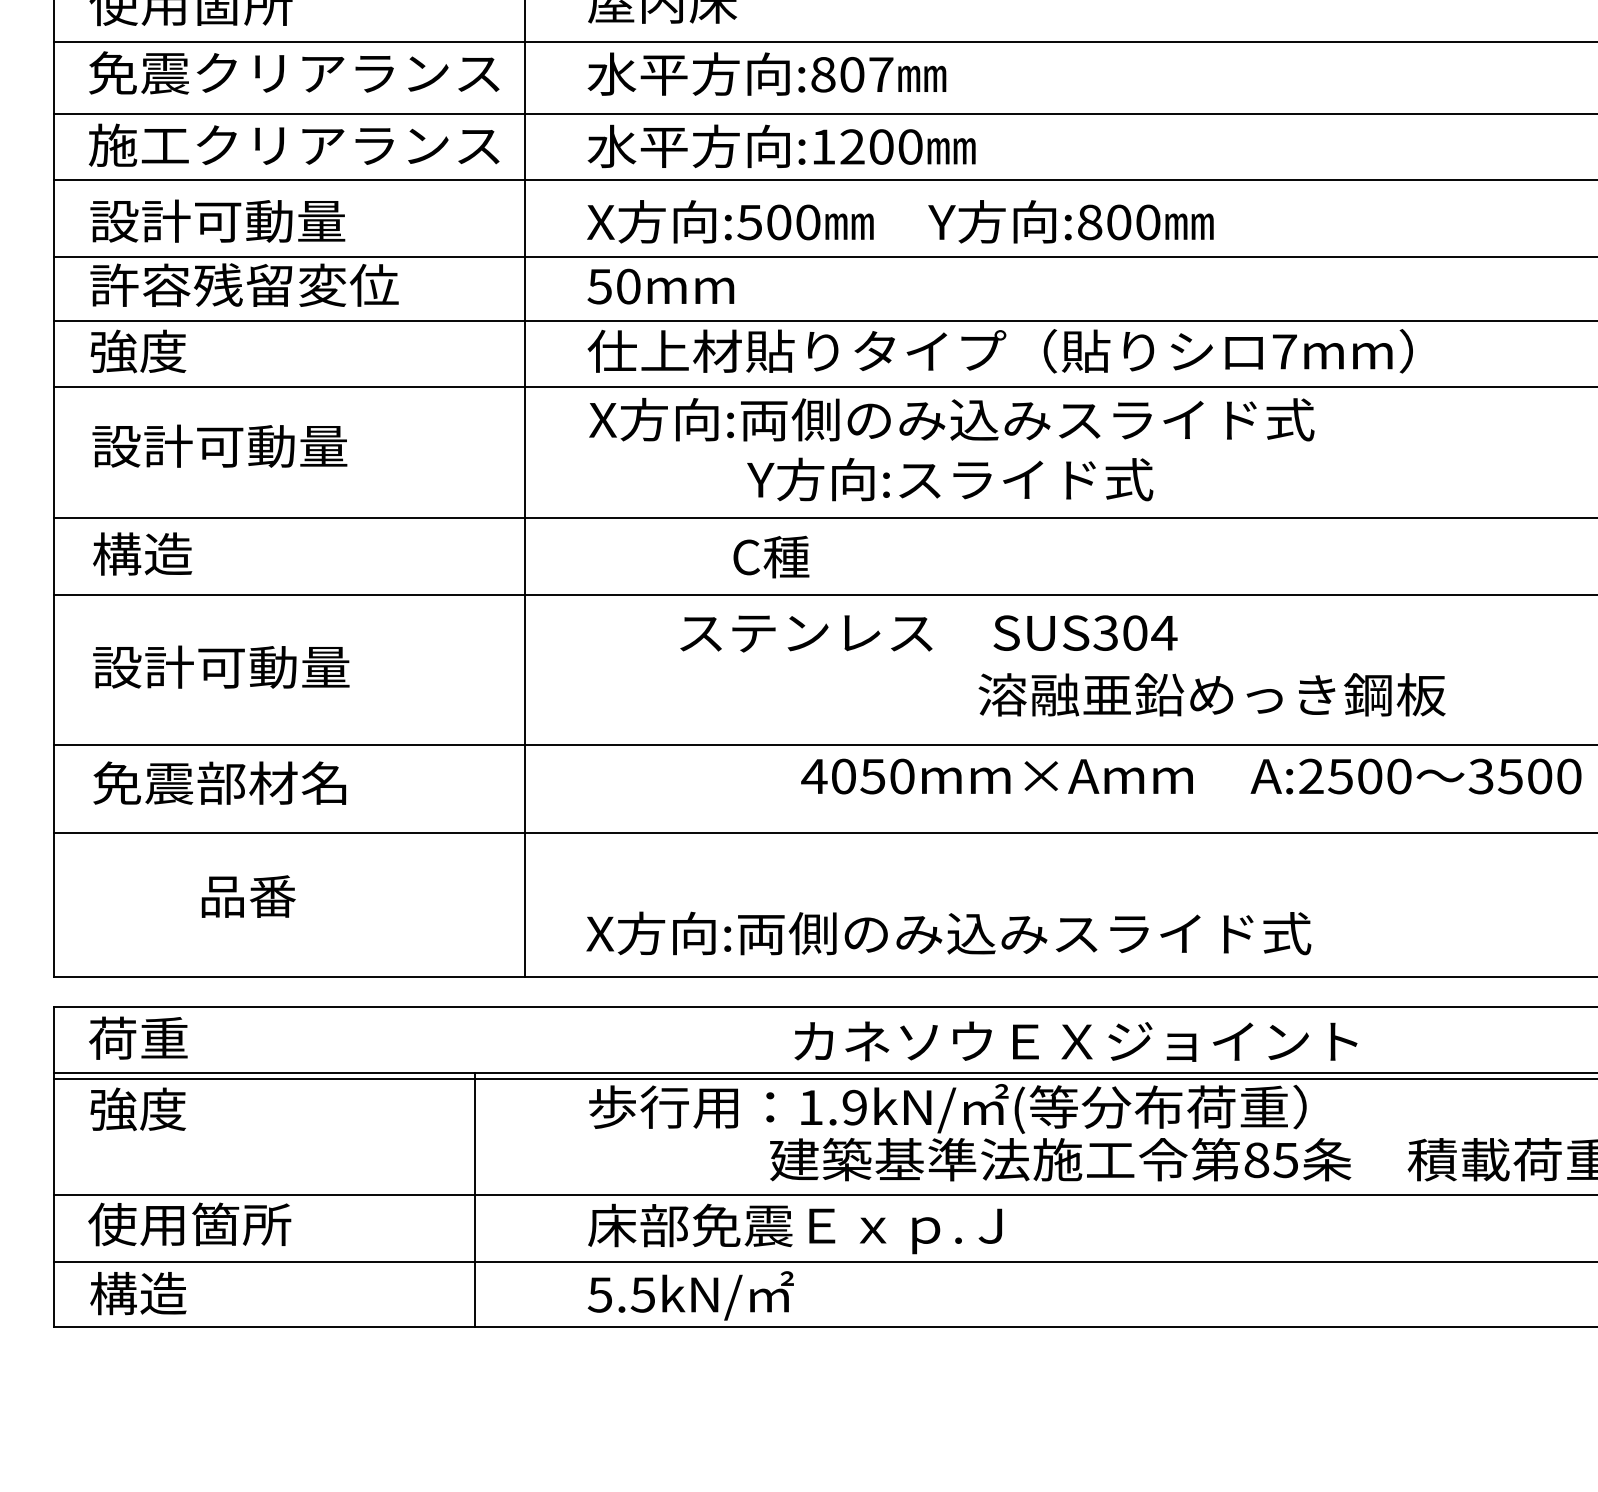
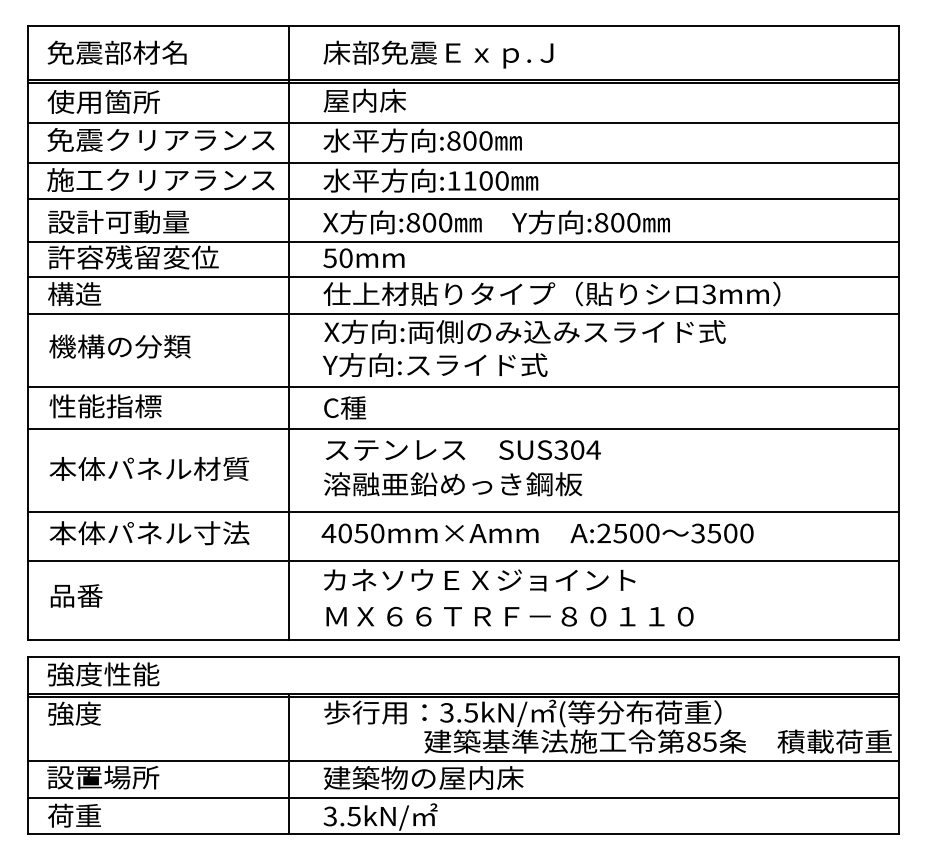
text: (880, 73) -> (485, 140), :807 -> :800
text: (851, 146) -> (469, 180), :1200 -> :1100
text: (750, 222) -> (413, 222), :500 -> :800
text: (138, 352) -> (74, 294), 強度 -> 構造
text: (1285, 352) -> (709, 294), 7mm -> 3mm
text: (219, 446) -> (119, 346), 設計可動量 -> 機構の分類
text: (950, 478) -> (435, 364), moved
text: (194, 554) -> (105, 406), 構造 -> 性能指標
text: (772, 556) -> (345, 407), moved
text: (927, 633) -> (462, 450), moved
text: (273, 666) -> (149, 468), 設計可動量 -> 本体パネル材質
text: (1212, 695) -> (453, 484), moved
text: (1191, 776) -> (537, 533), moved
text: (273, 783) -> (149, 533), 免震部材名 -> 本体パネル寸法
text: (248, 895) -> (76, 595), moved
text: (947, 933) -> (522, 616), X方向:両側のみ込みスライド式 -> ＭＸ６６ＴＲＦ－８０１１０
text: (190, 1038) -> (103, 674), 荷重 -> 強度性能
text: (1075, 1042) -> (479, 580), moved
text: (831, 1107) -> (458, 712), 1.9kN/ -> 3.5kN/
line: (474, 1199) -> (288, 763), moved
text: (163, 1224) -> (88, 777), 使用箇所 -> 設置場所
text: (793, 1228) -> (437, 779), 床部免震Ｅｘｐ.Ｊ -> 建築物の屋内床
text: (138, 1293) -> (74, 815), 構造 -> 荷重
text: (600, 1293) -> (330, 815), 5.5kN/ -> 3.5kN/

